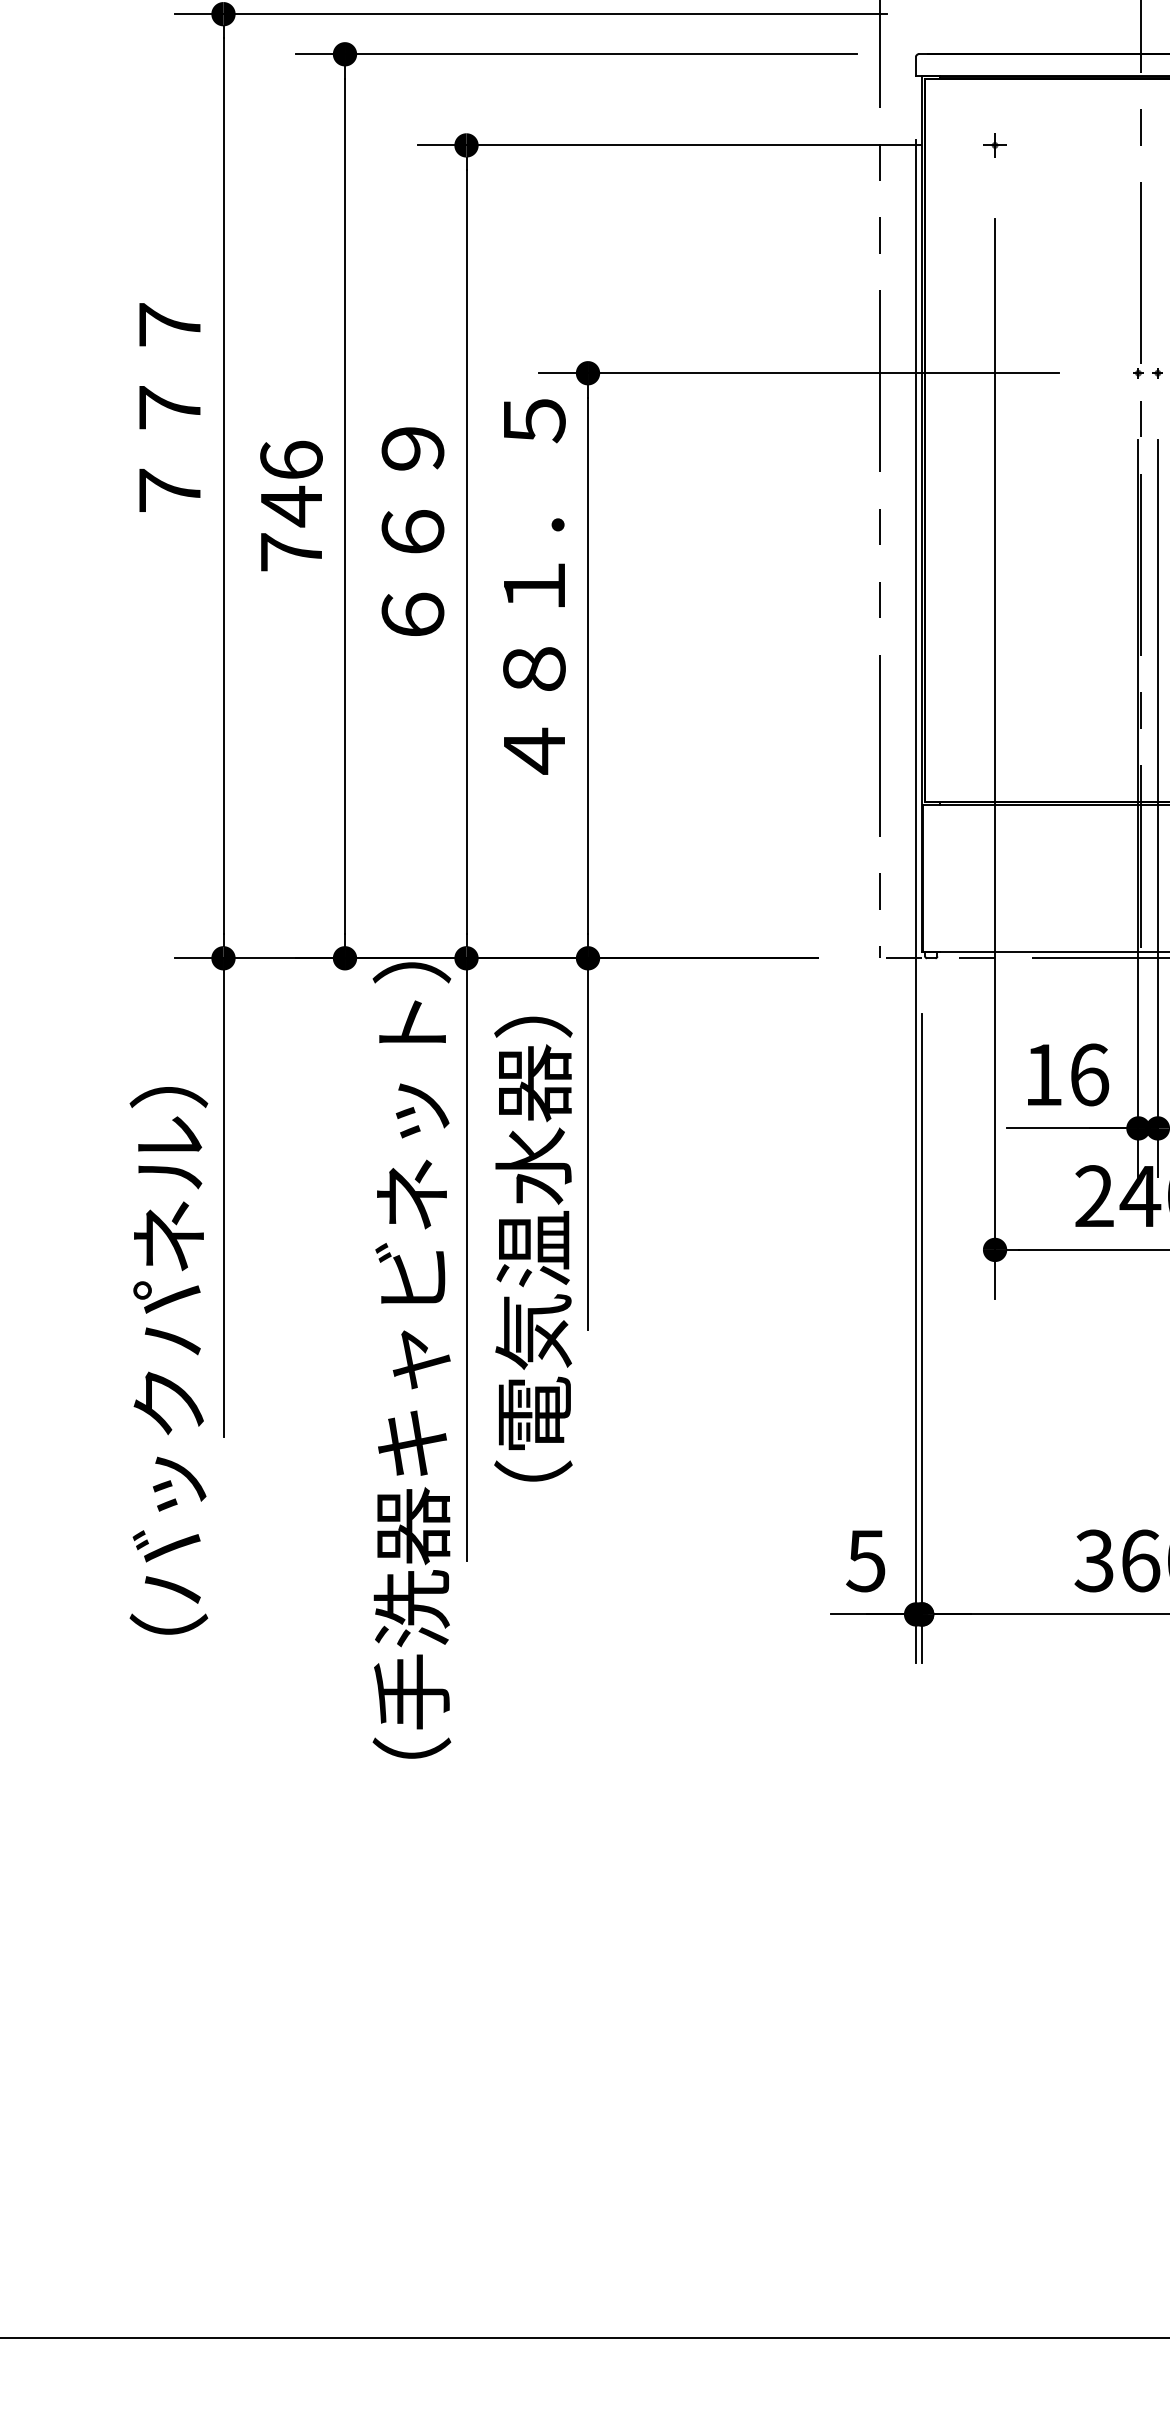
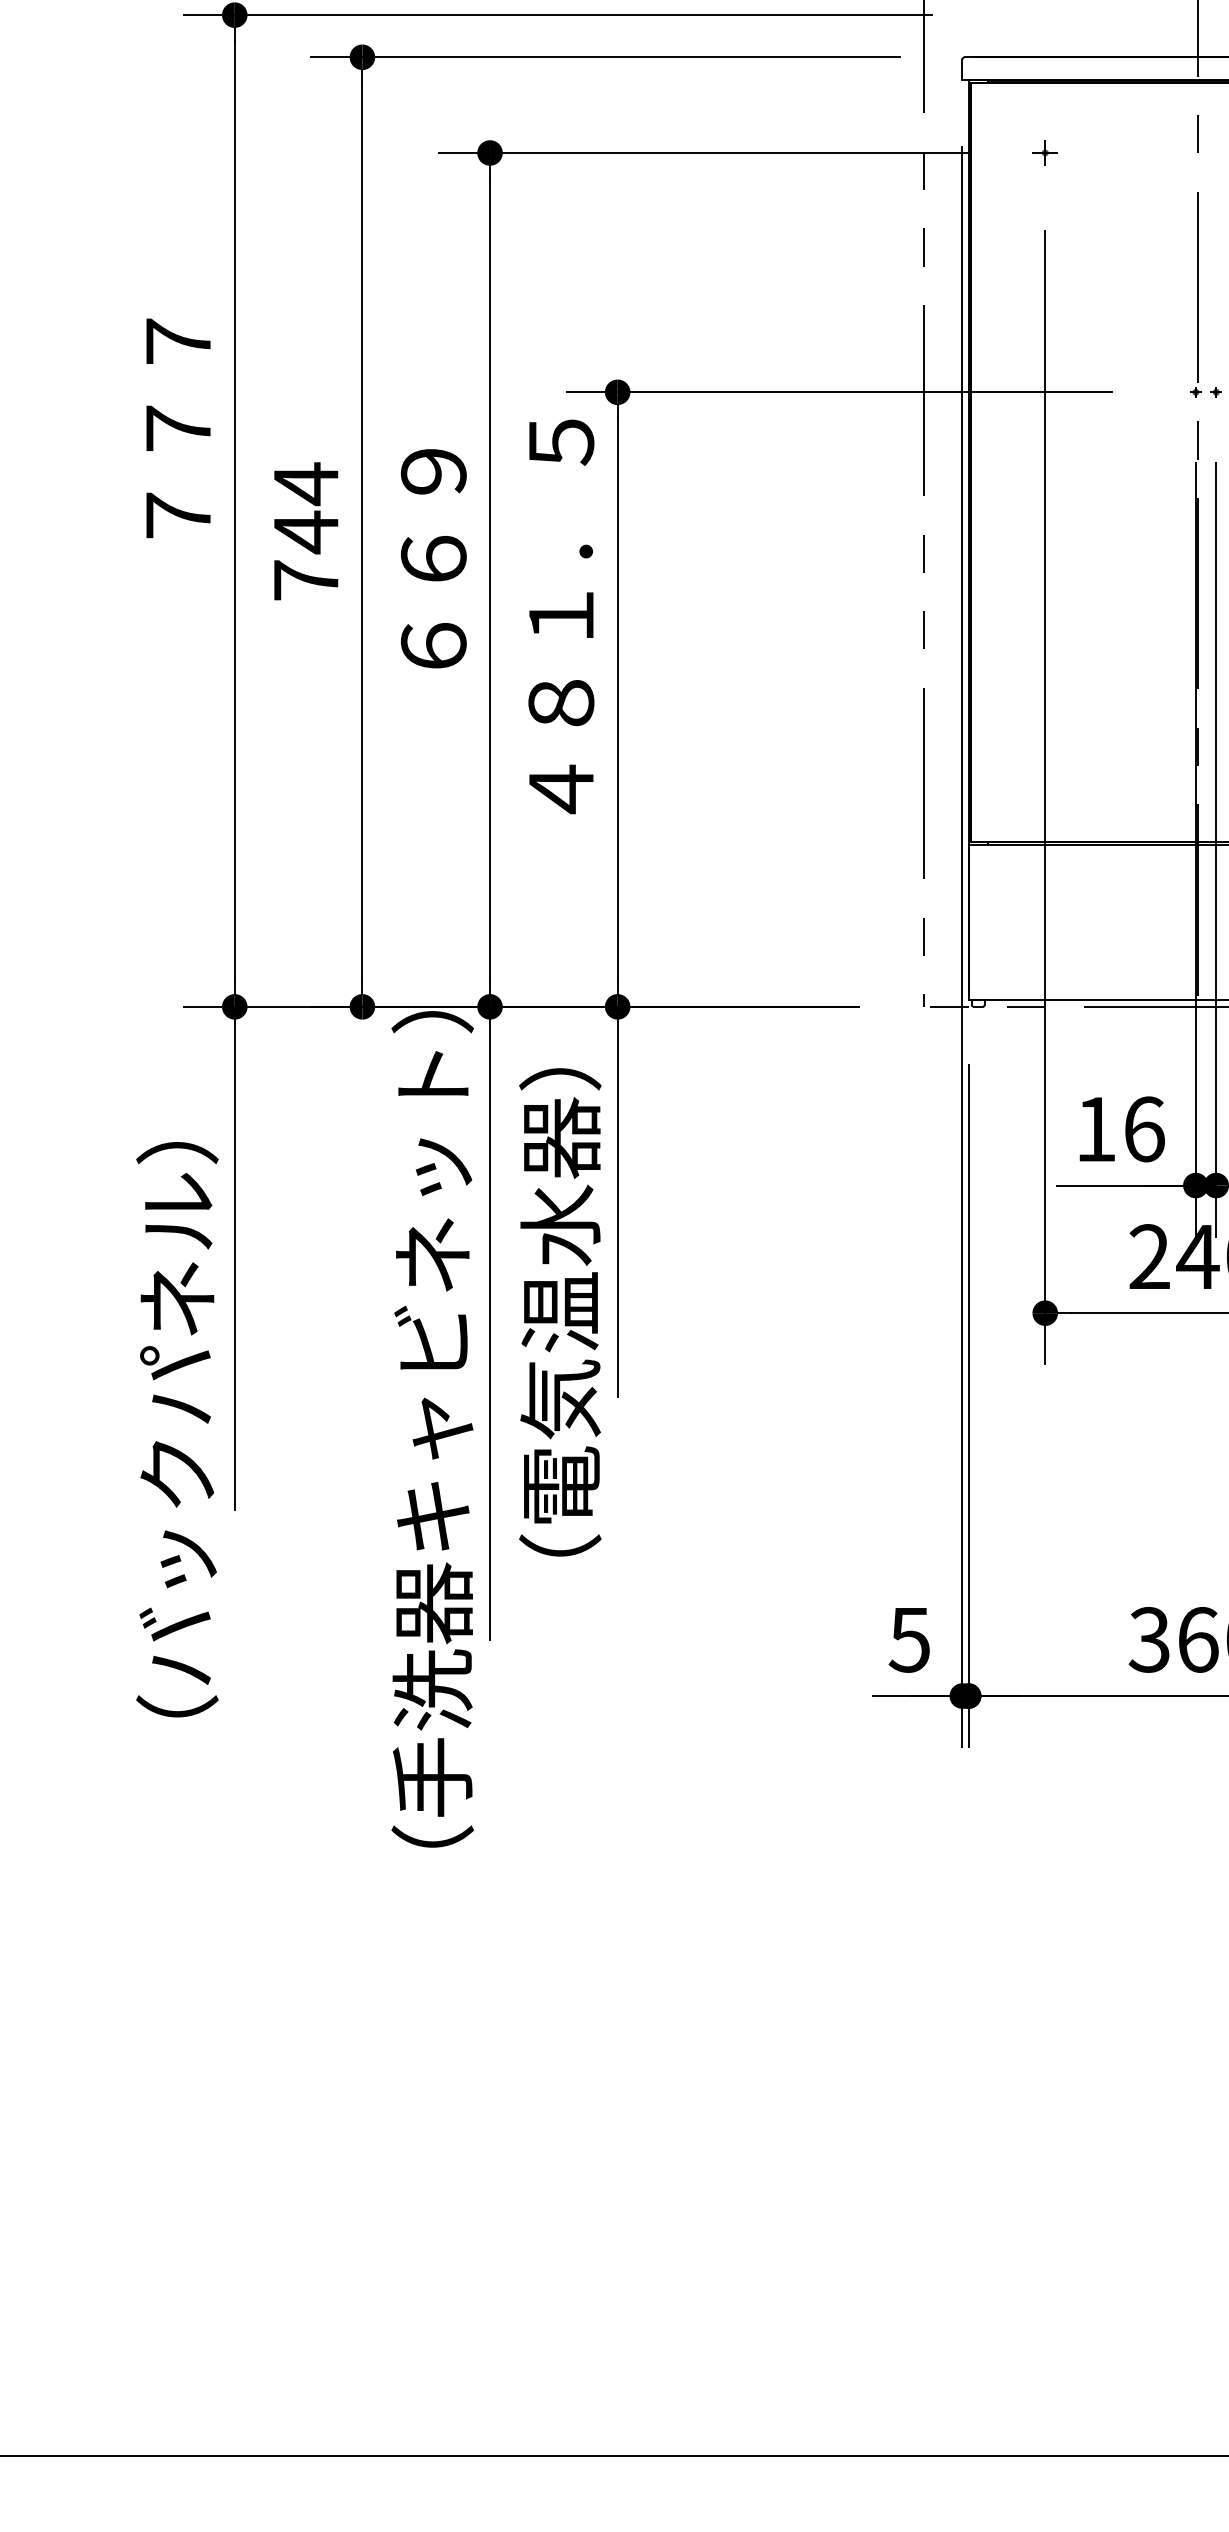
text: (291, 461) -> (306, 484), 746 -> 744

